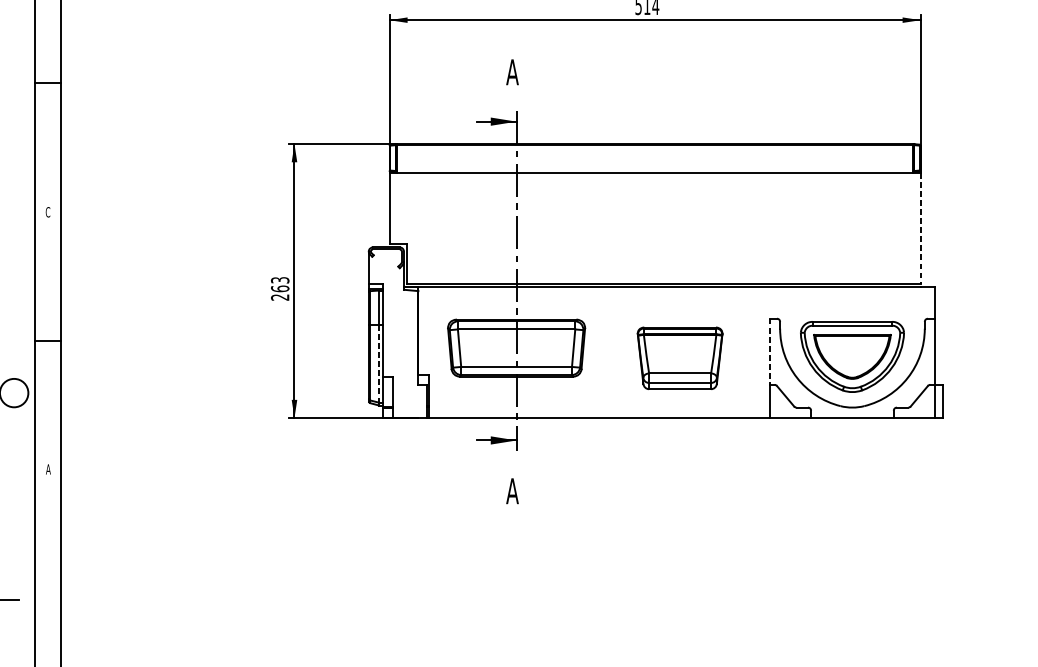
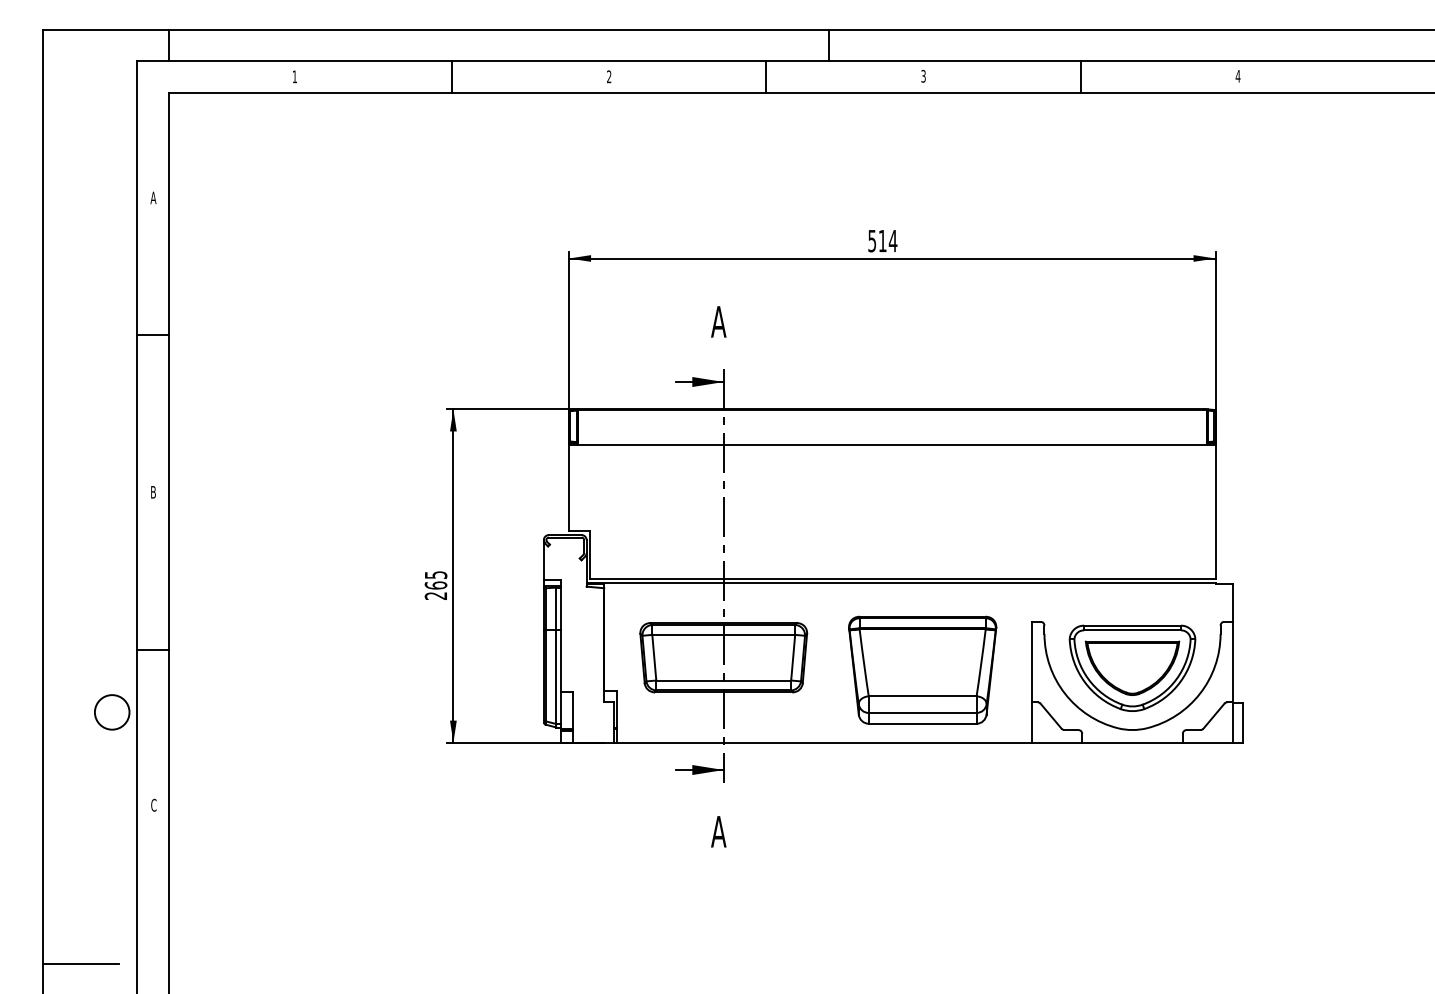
text: (48, 211) -> (153, 491), C -> B
line: (920, 228) -> (1215, 512), dashed -> solid
text: (279, 279) -> (435, 574), 263 -> 265
line: (769, 352) -> (1031, 662), dashed -> solid
part: (679, 357) -> (922, 669), size x1.43
line: (379, 364) -> (556, 677), dashed -> solid
text: (48, 468) -> (153, 804), A -> C

